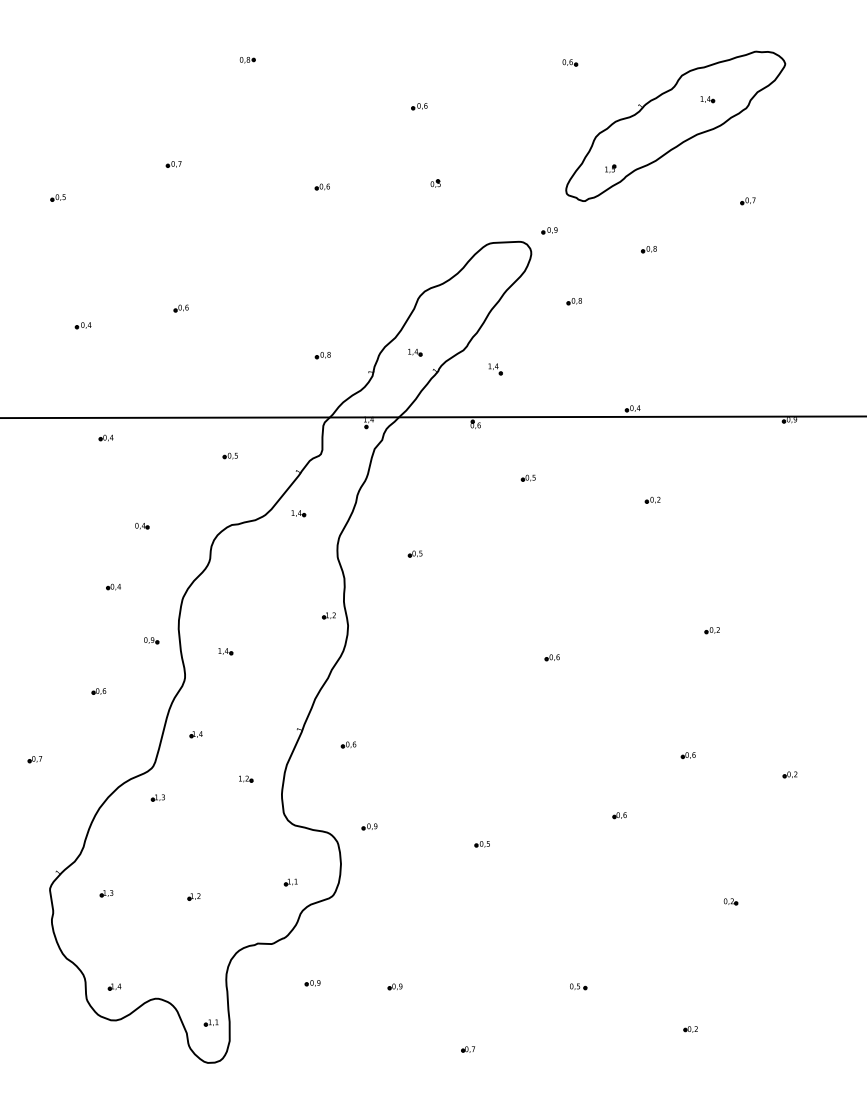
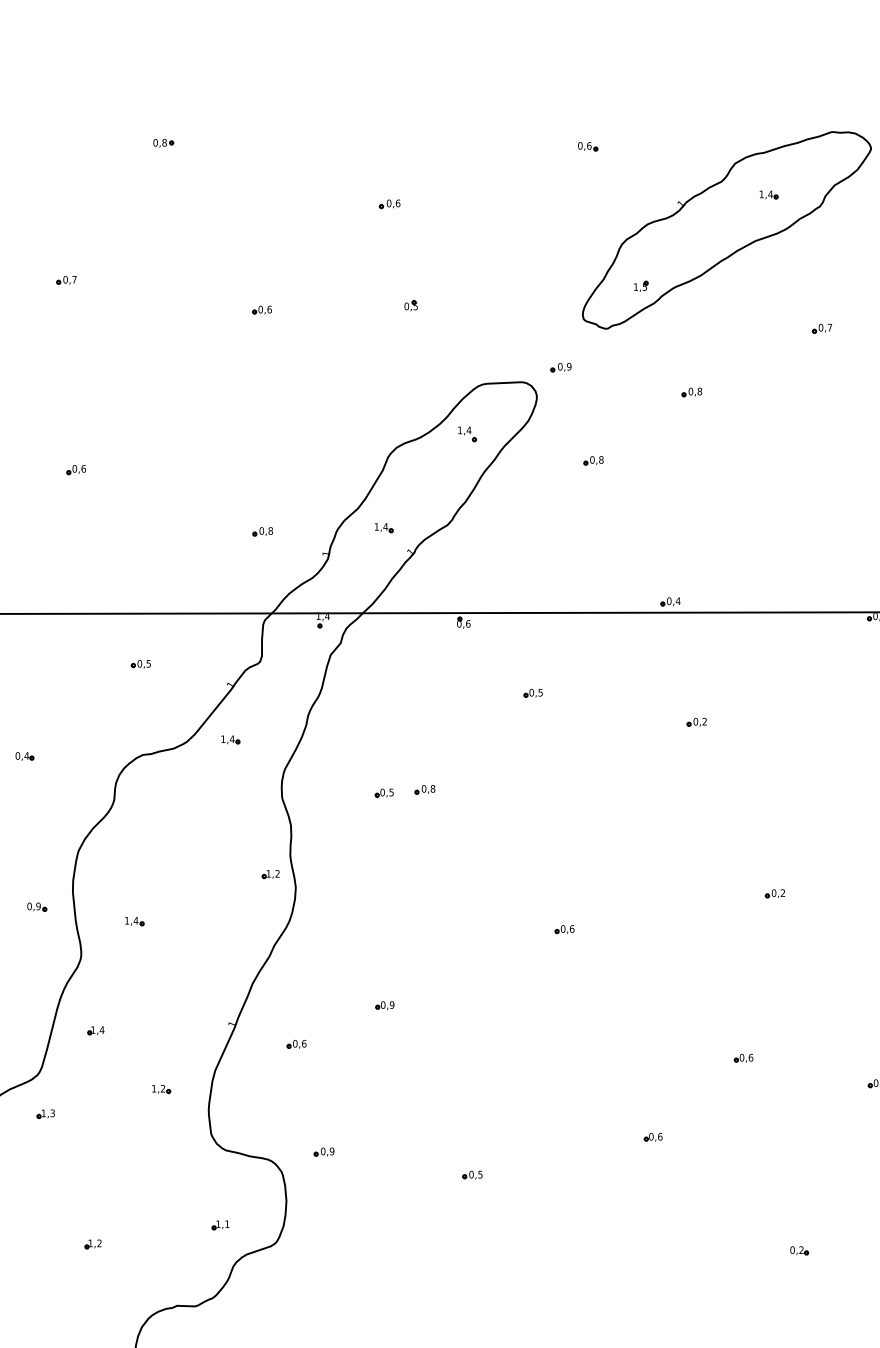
part: (495, 369) -> (467, 434), moved
part: (445, 551) -> (423, 789), added
part: (415, 715) -> (384, 1005), added

